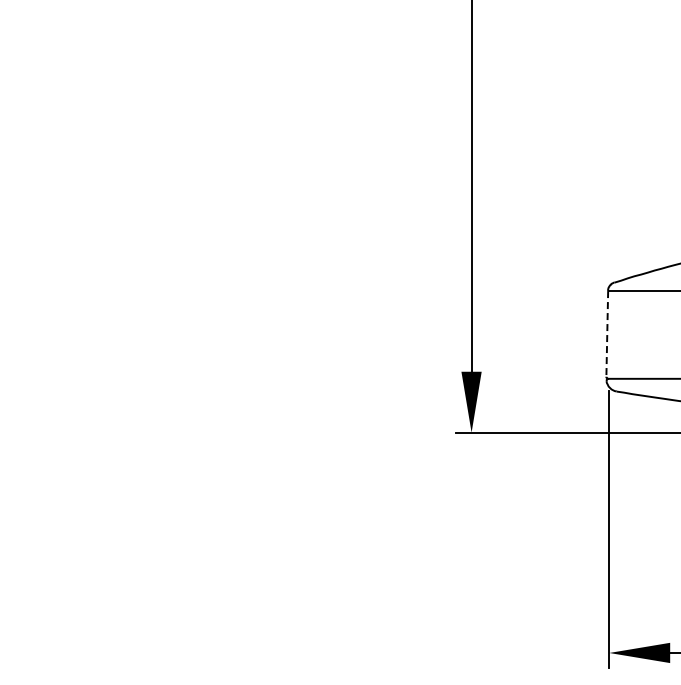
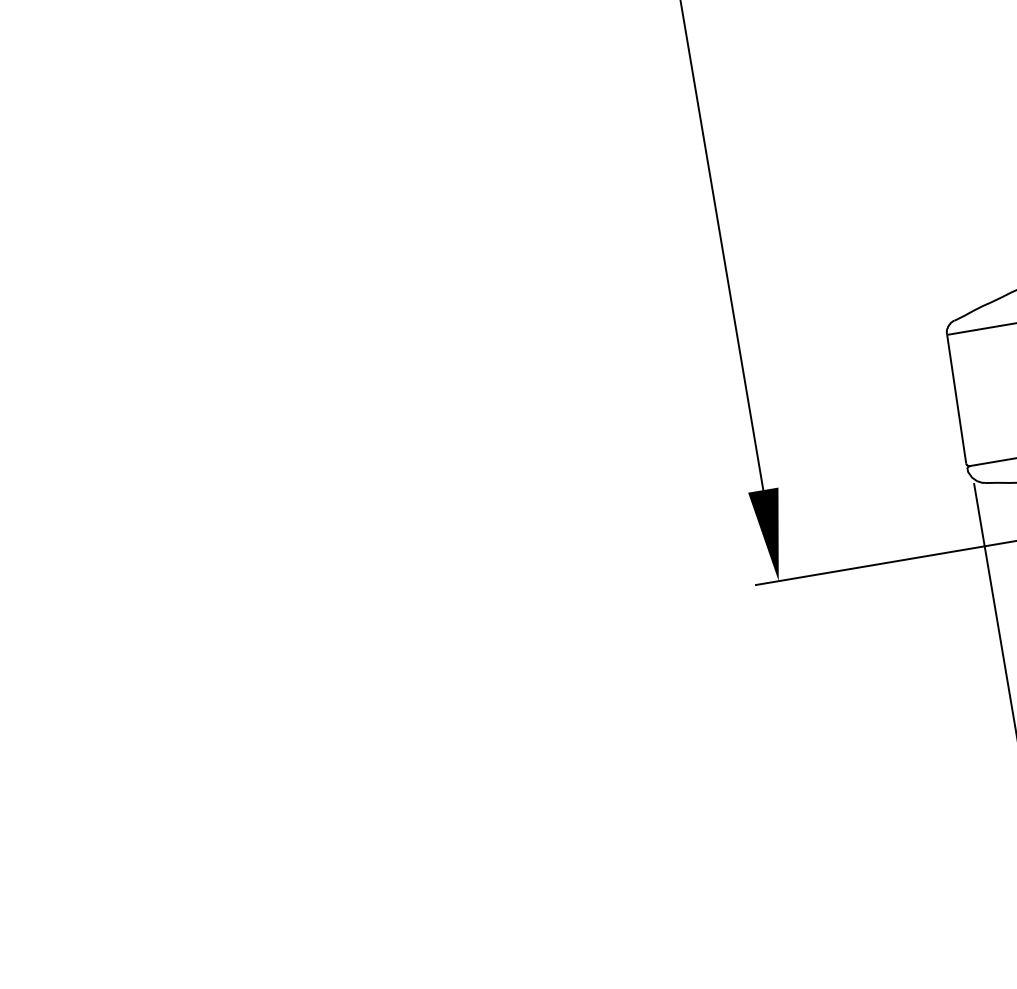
line: (607, 333) -> (956, 398), dashed -> solid

